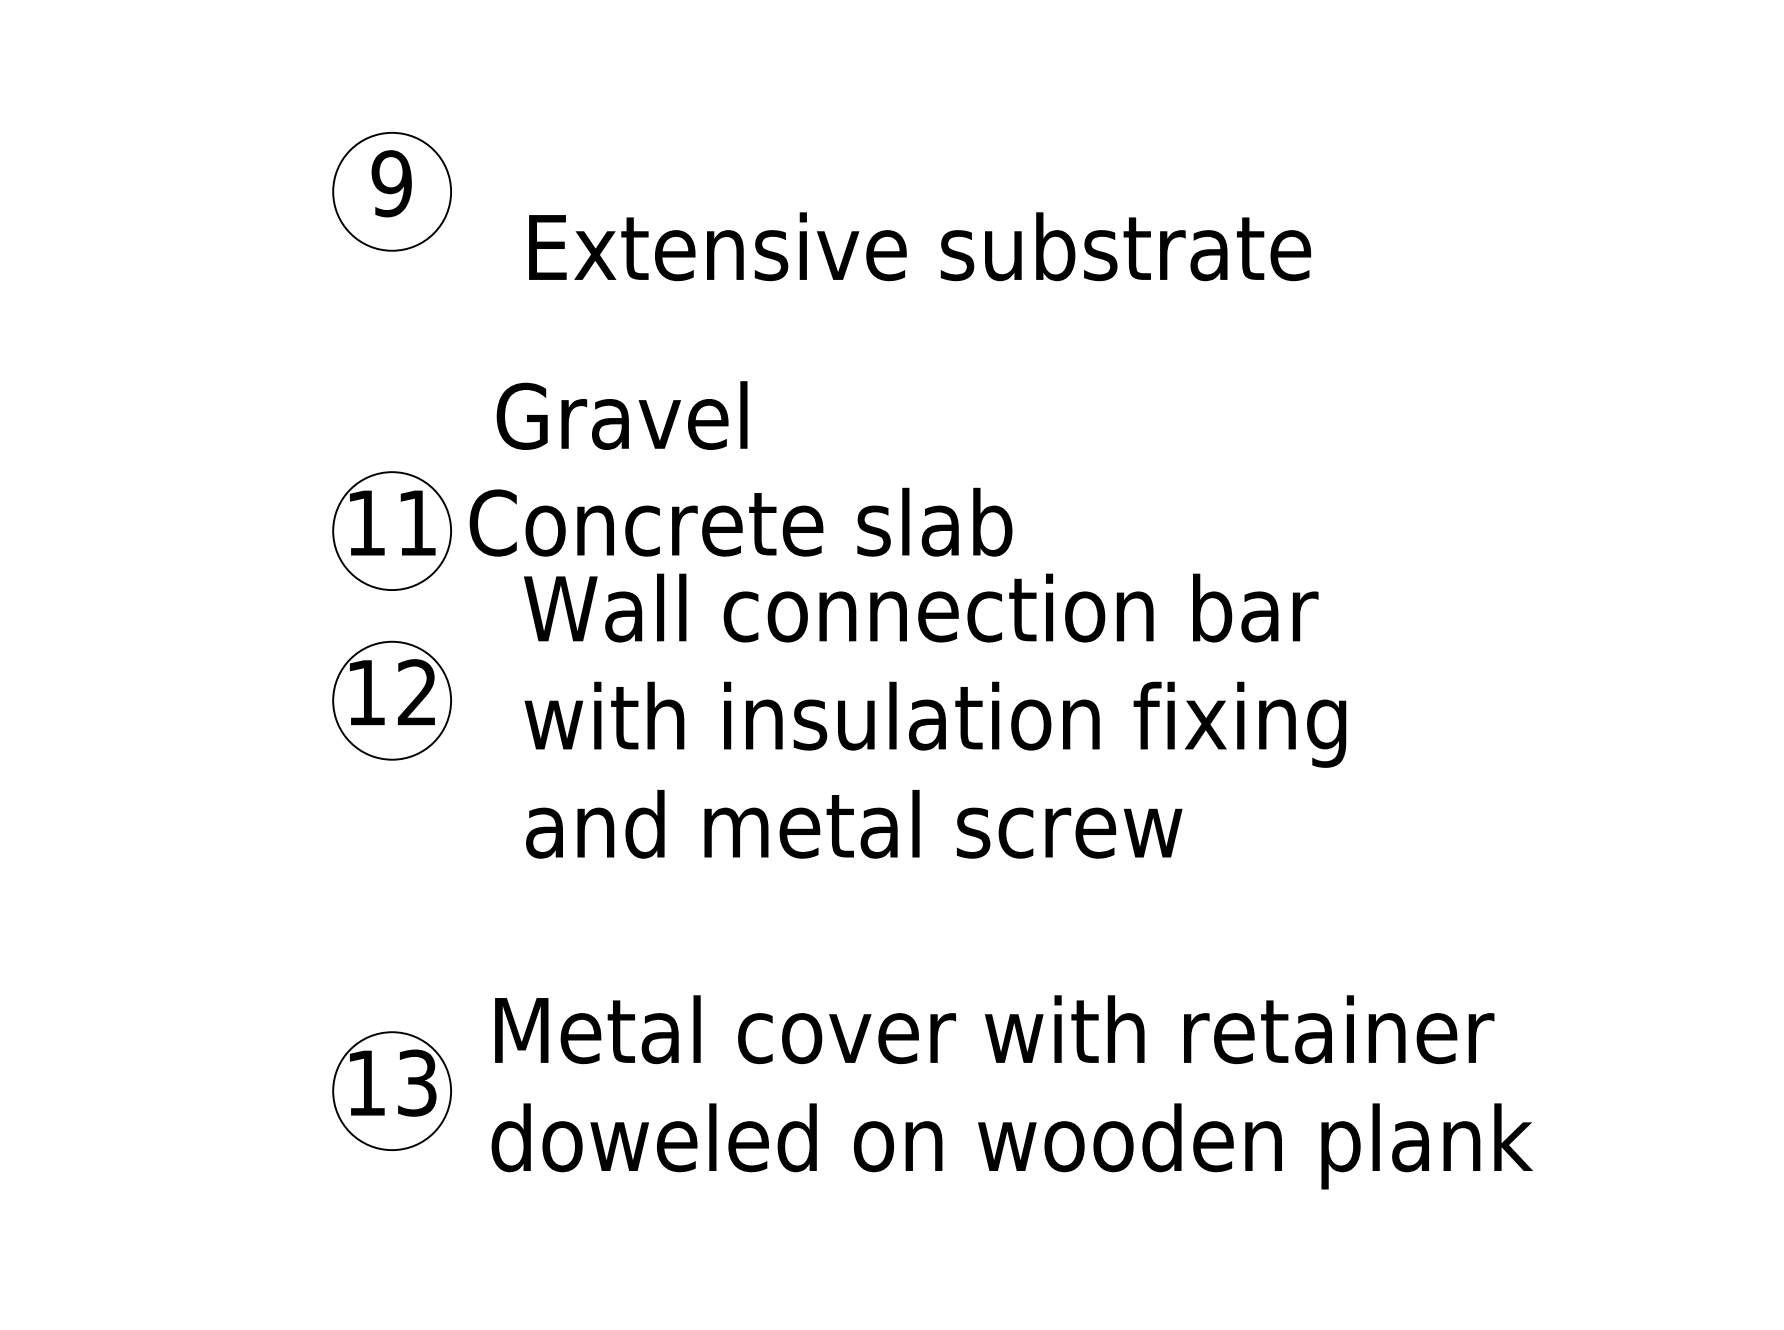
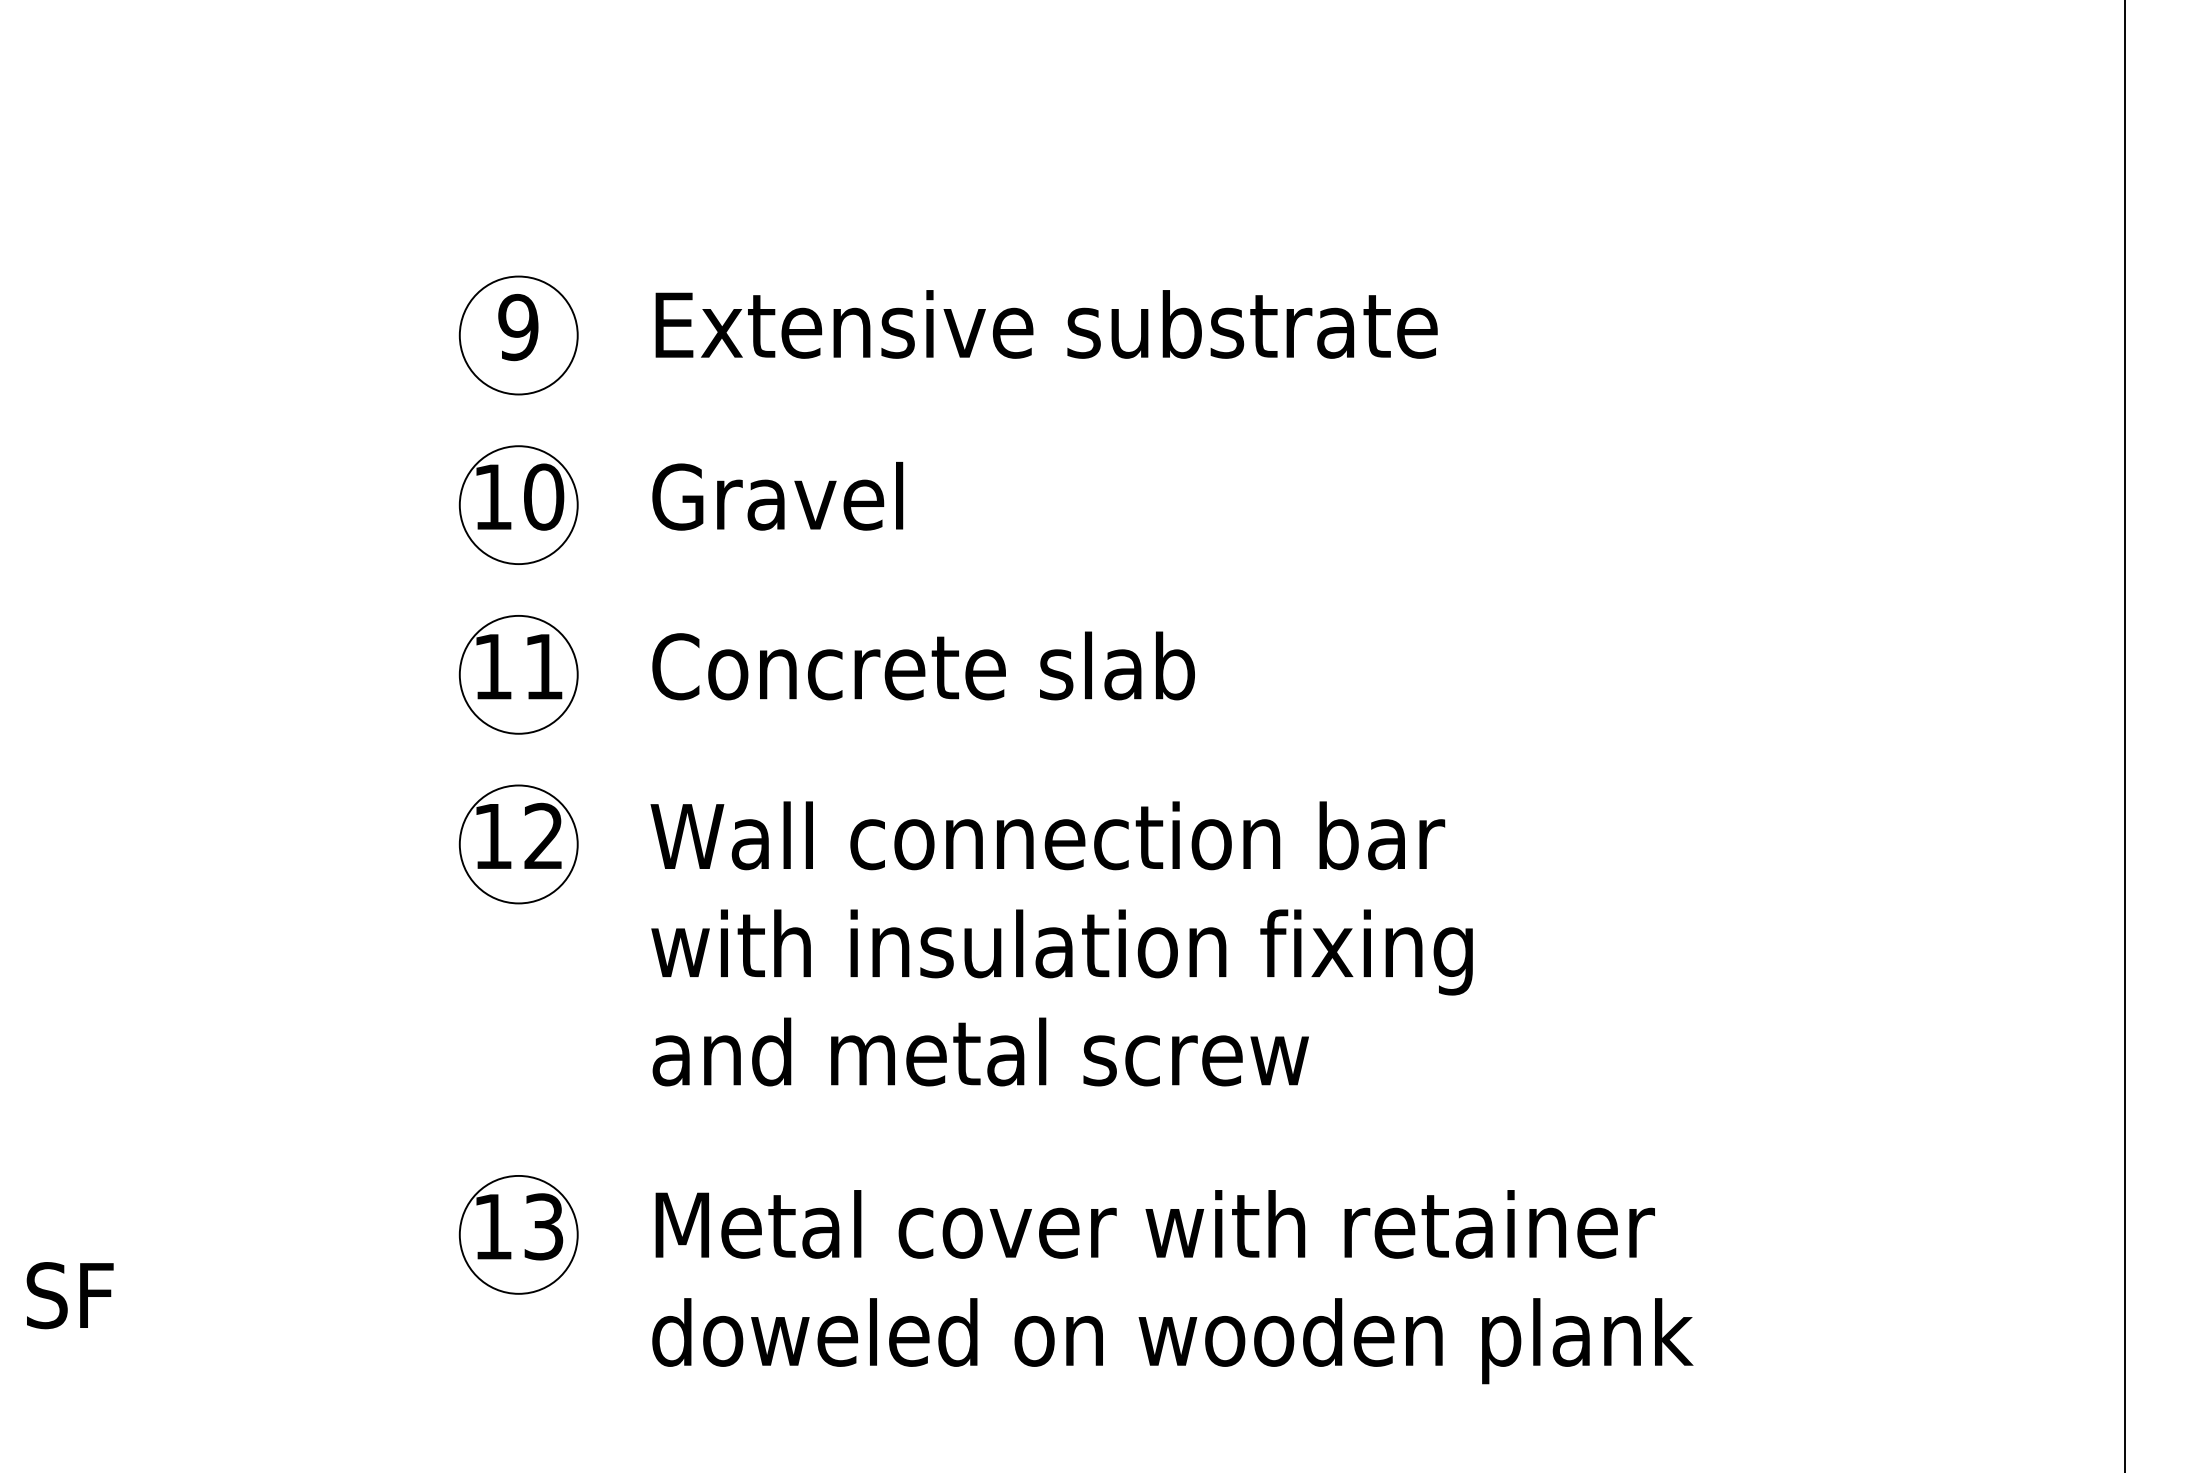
text: (919, 246) -> (1046, 324), moved
part: (391, 360) -> (518, 504), added
text: (621, 415) -> (777, 496), moved
text: (740, 521) -> (923, 665), moved
text: (934, 715) -> (1061, 943), moved
text: (1011, 1092) -> (1172, 1287), moved

